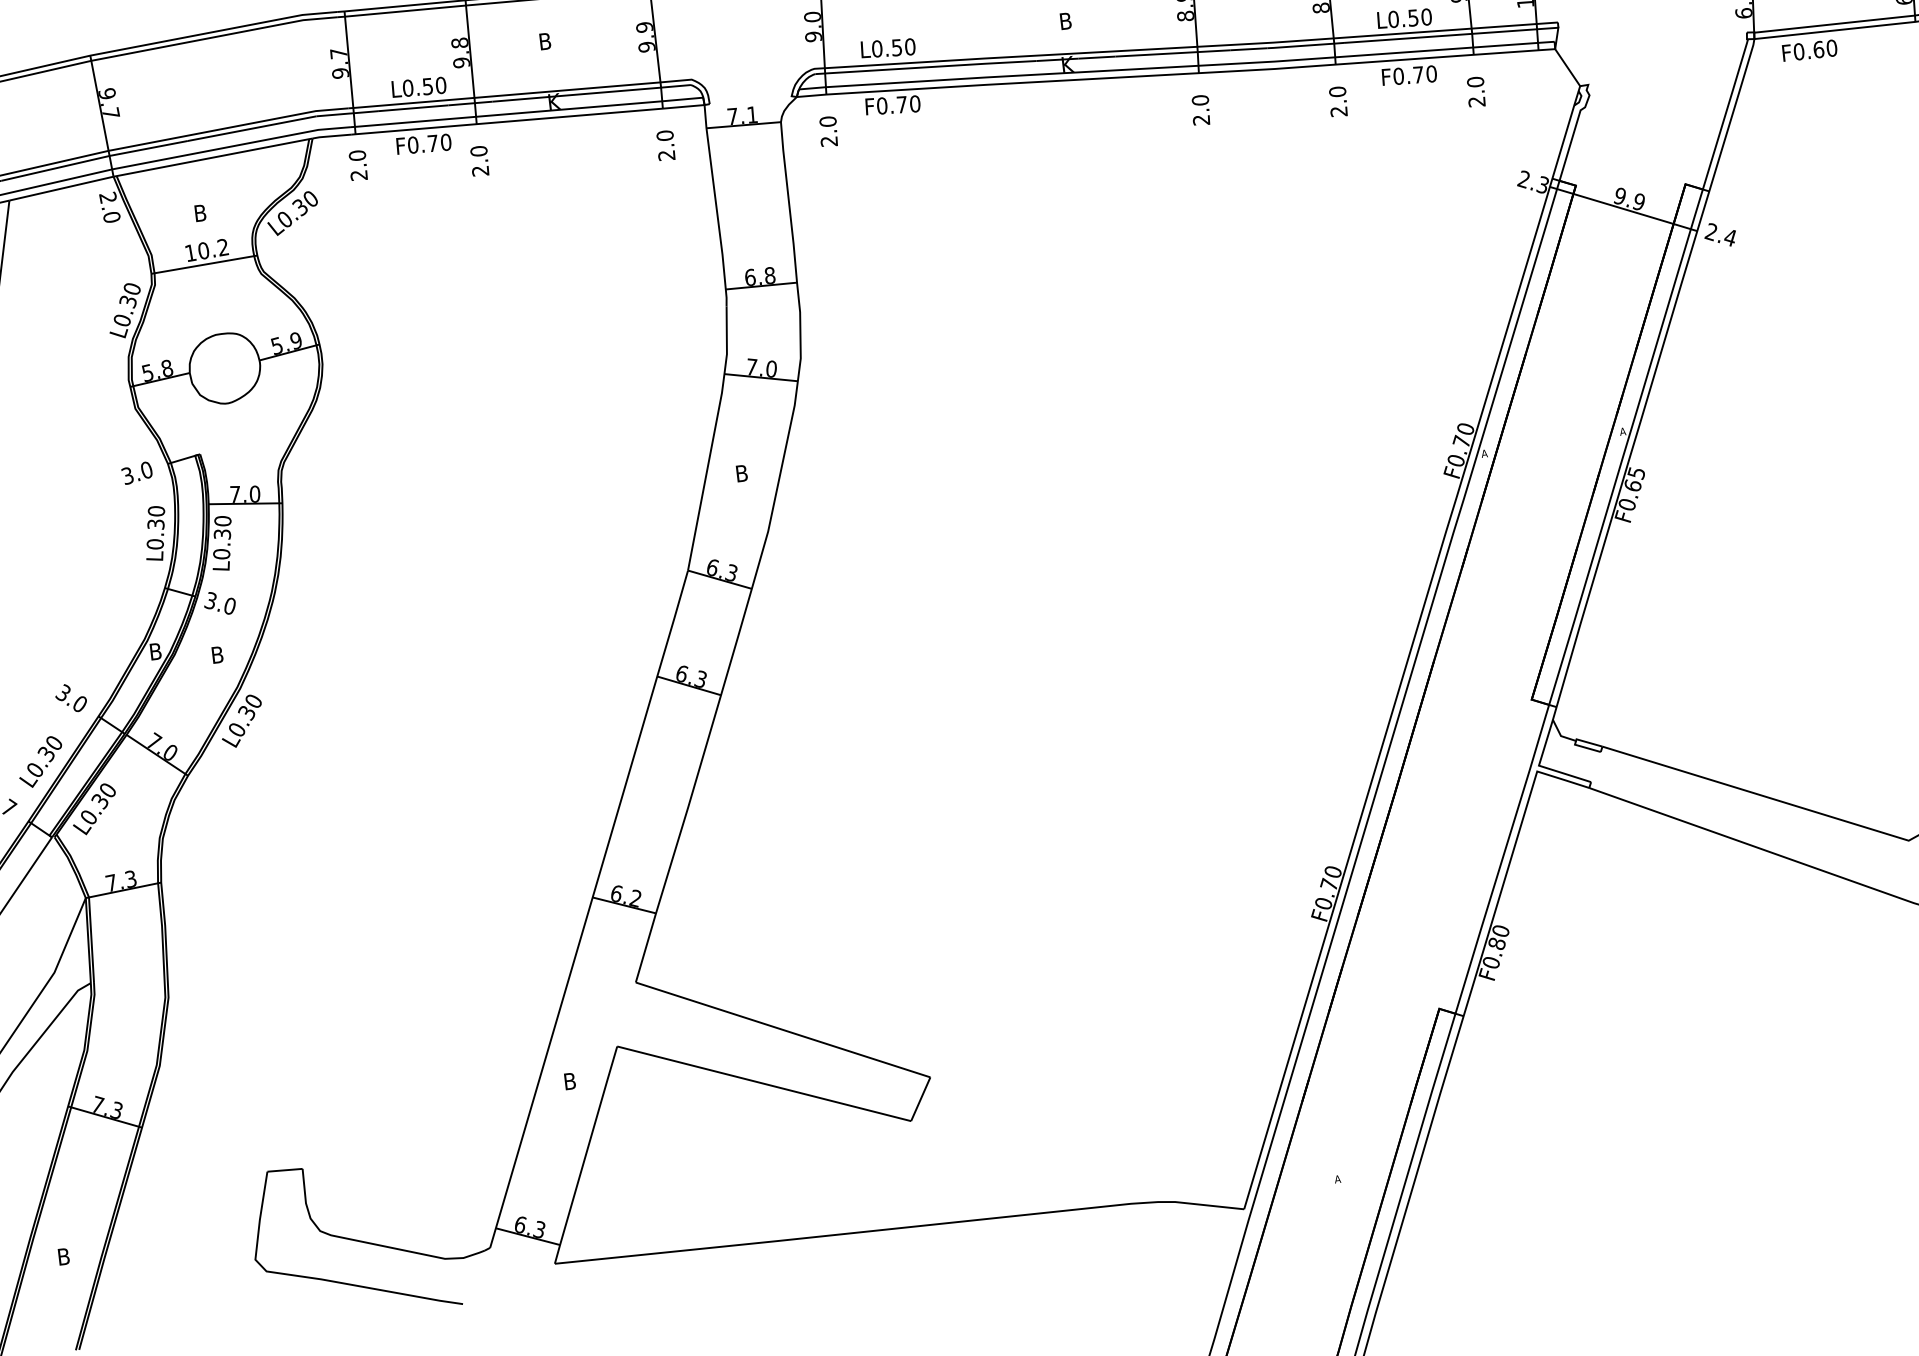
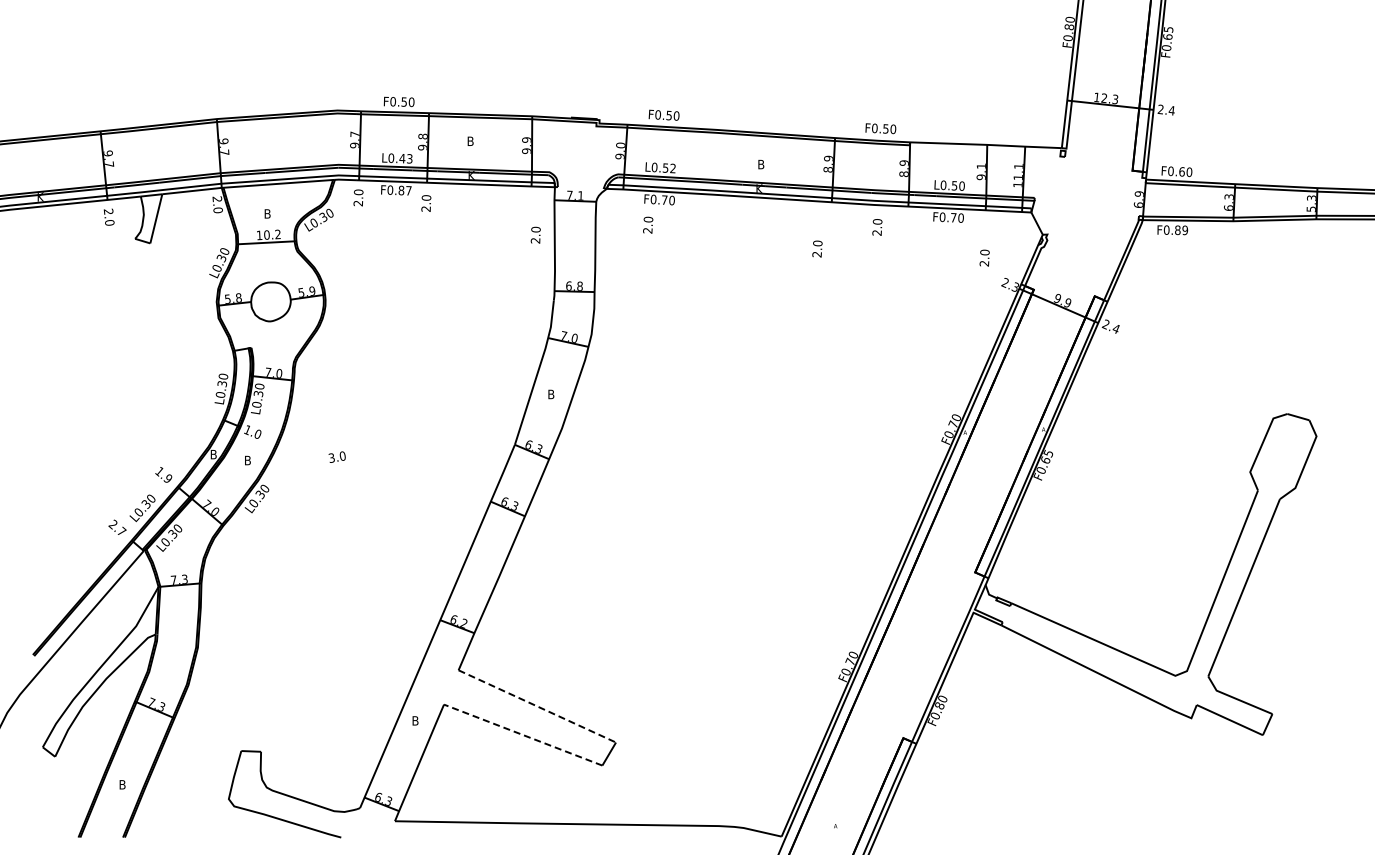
text: (909, 46) -> (672, 168), L0.50 -> L0.52
text: (1825, 49) -> (1181, 230), F0.60 -> F0.89
text: (433, 85) -> (405, 158), L0.50 -> L0.43
text: (1475, 90) -> (984, 257), moved
text: (1338, 101) -> (877, 227), moved
text: (1200, 109) -> (817, 248), moved
text: (829, 130) -> (648, 224), moved
text: (438, 142) -> (404, 190), F0.70 -> F0.87
text: (665, 144) -> (535, 234), moved
text: (135, 472) -> (336, 456), moved
text: (210, 601) -> (247, 430), 3.0 -> 1.0
text: (69, 697) -> (162, 474), 3.0 -> 1.9
line: (783, 1030) -> (537, 706), solid -> dashed
line: (764, 1084) -> (523, 735), solid -> dashed

